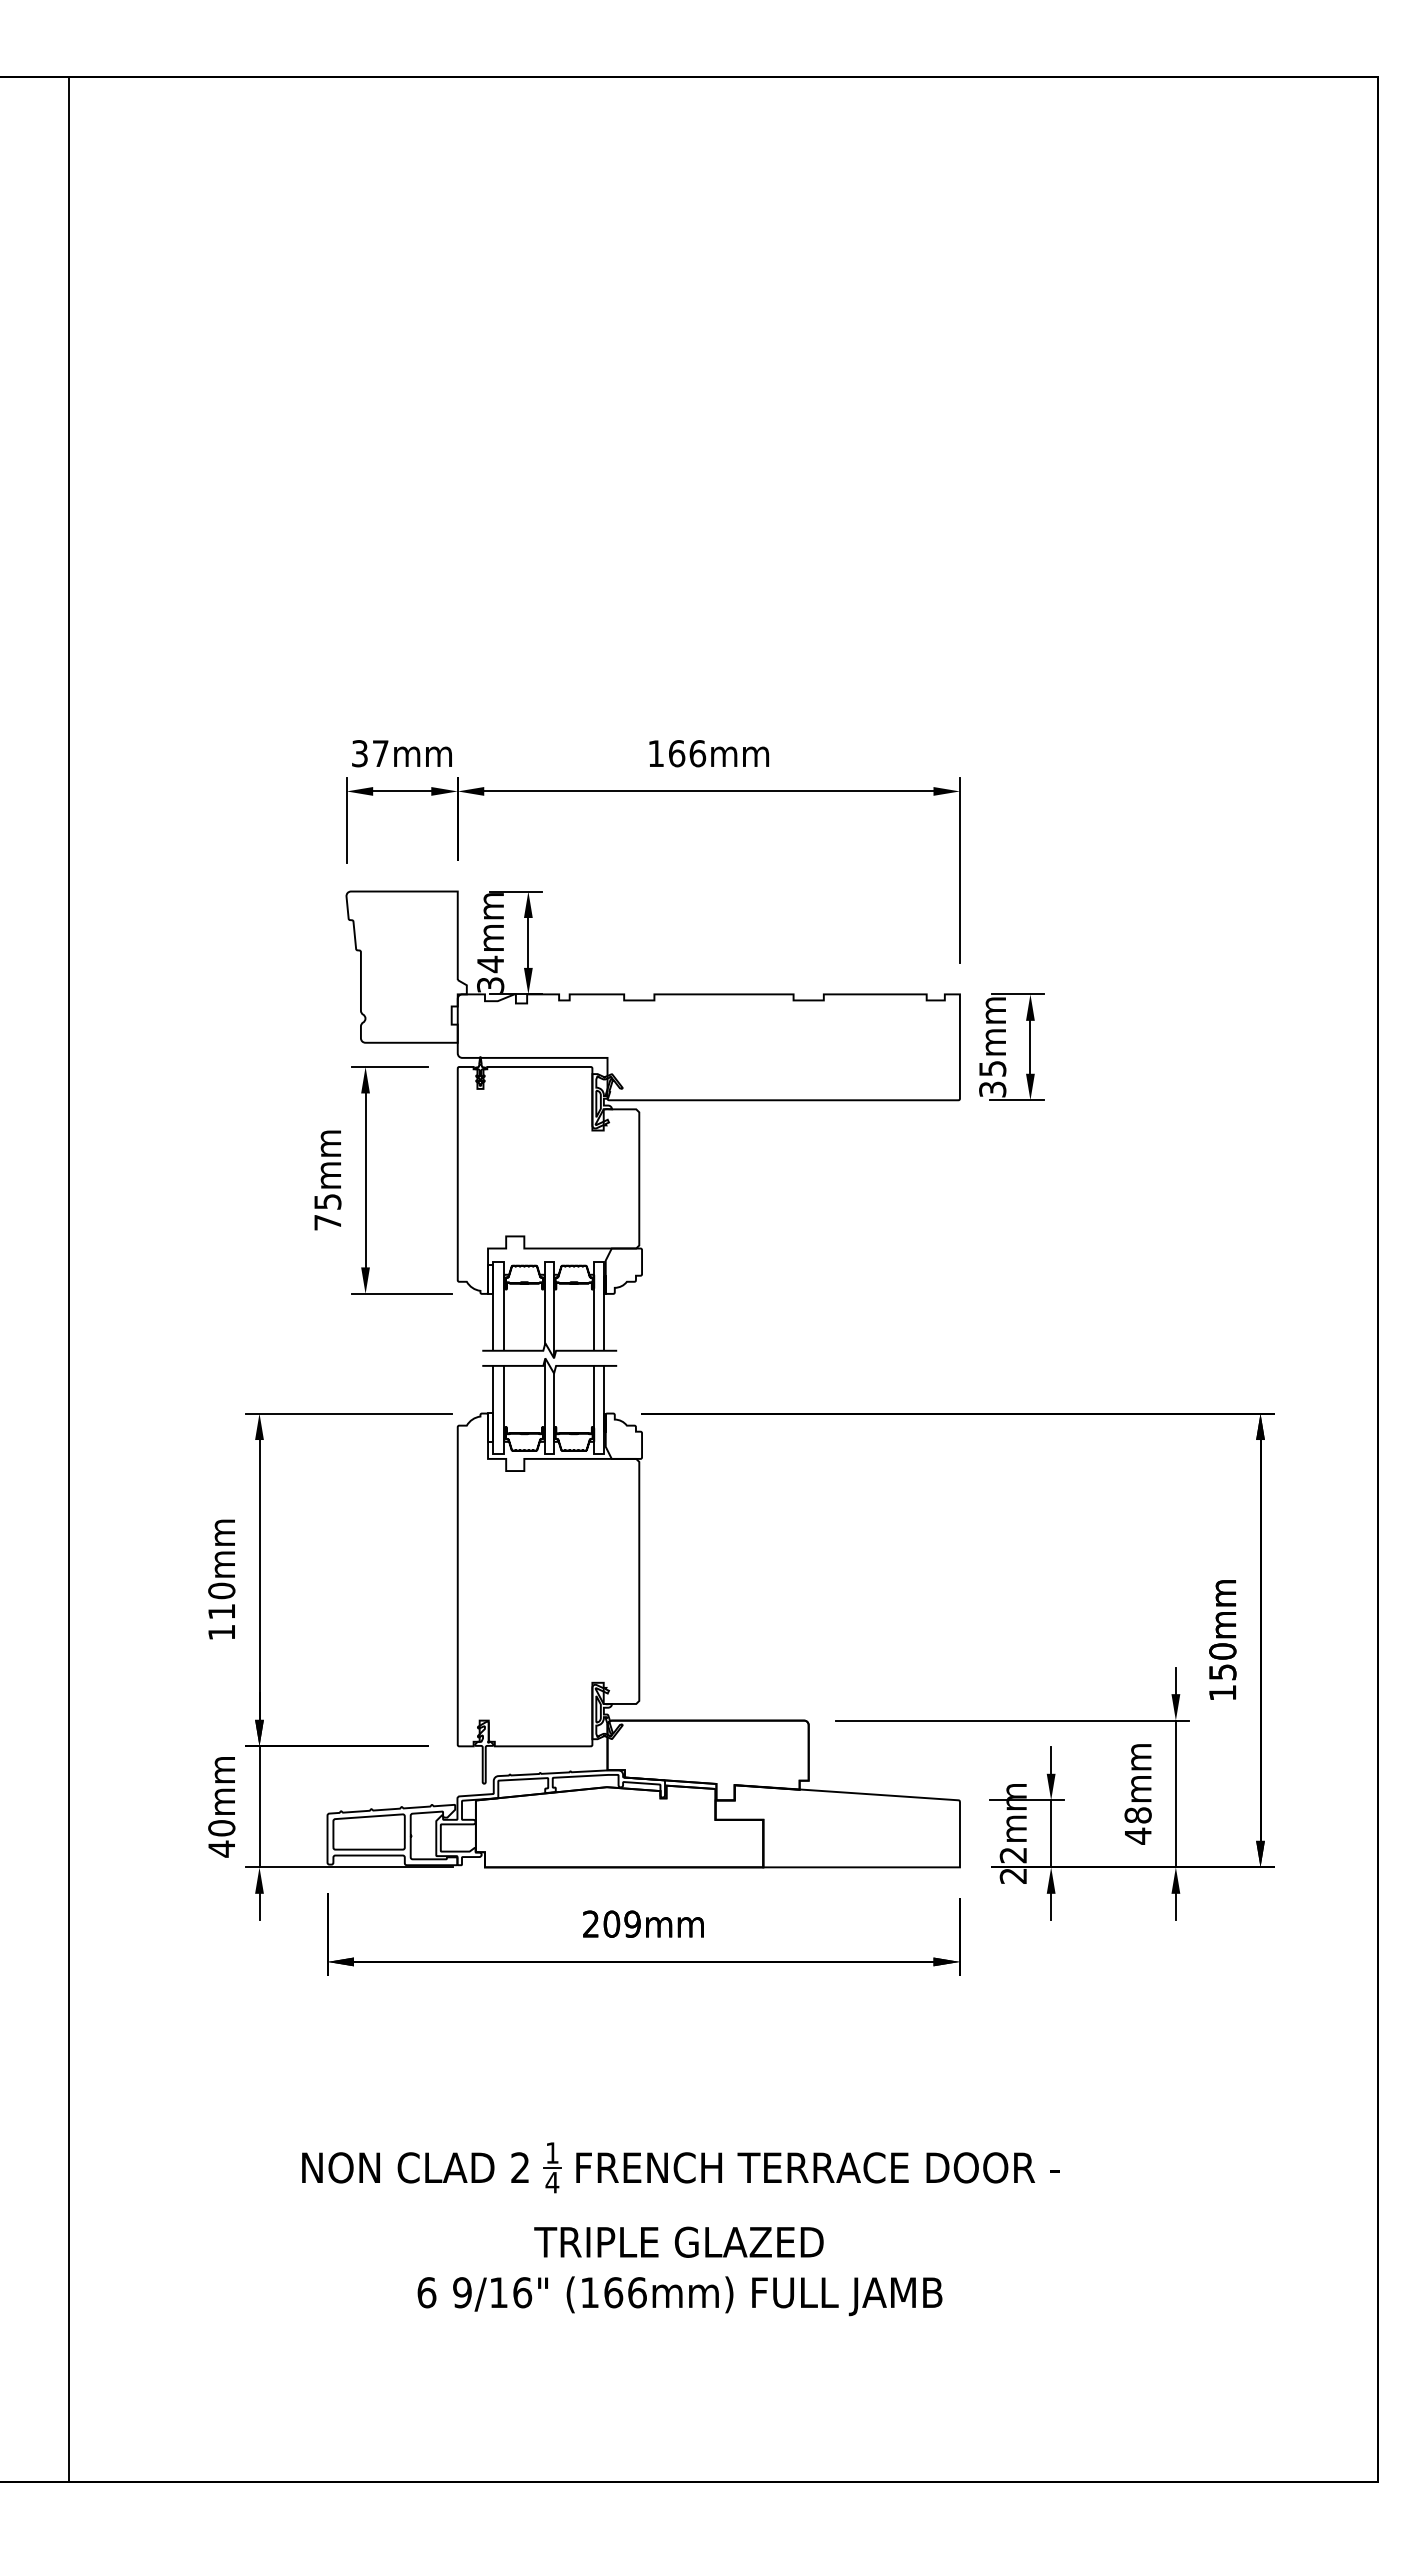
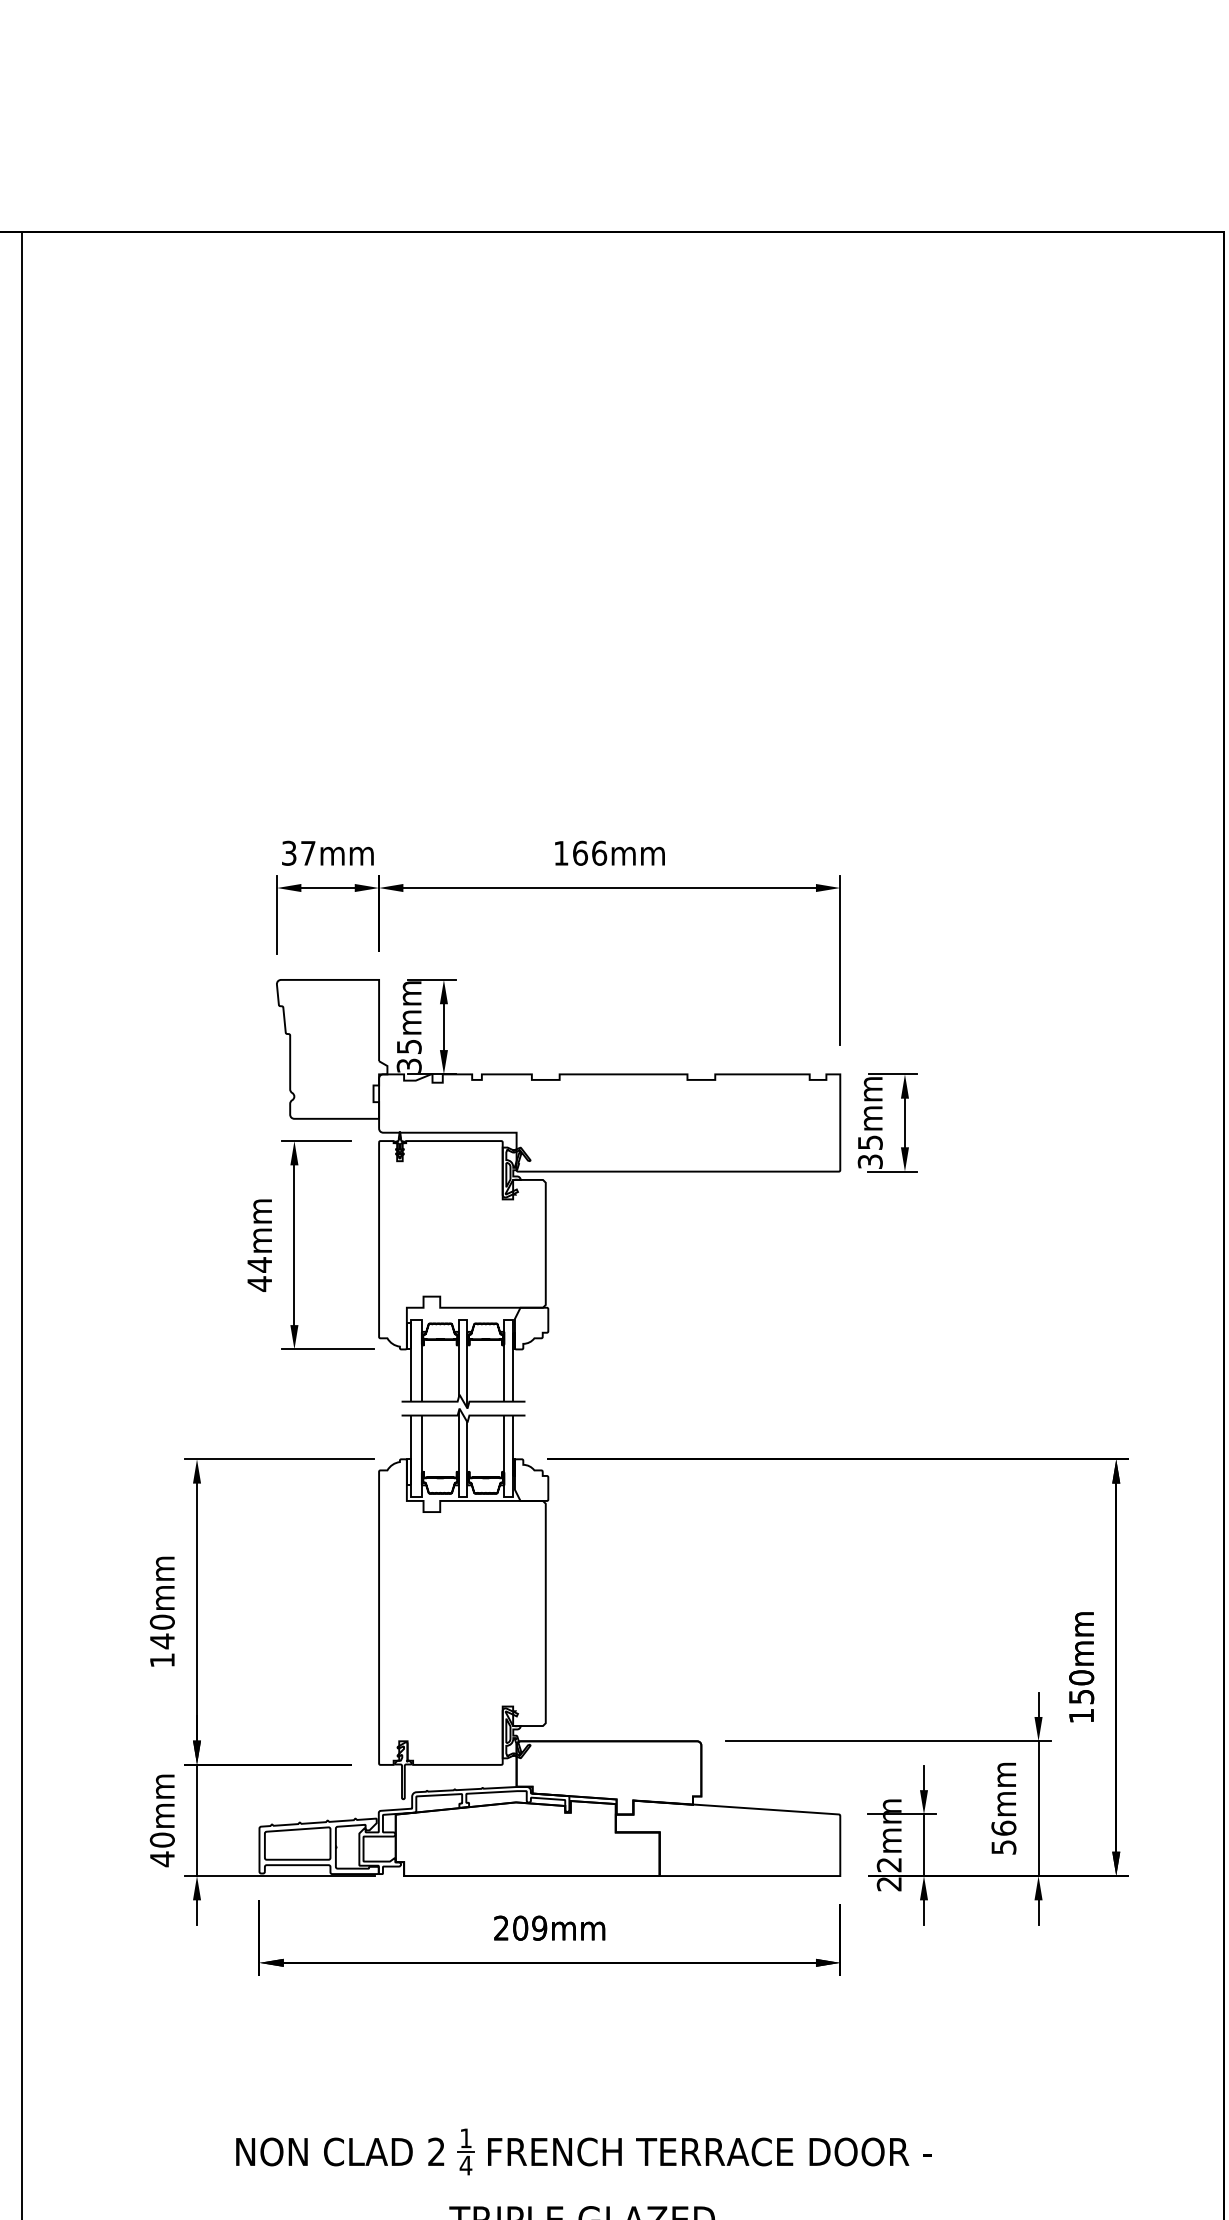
text: (490, 964) -> (409, 1046), 34mm -> 35mm
text: (327, 1212) -> (259, 1274), 75mm -> 44mm
text: (221, 1611) -> (162, 1641), 110mm -> 140mm
text: (1137, 1825) -> (1003, 1837), 48mm -> 56mm

